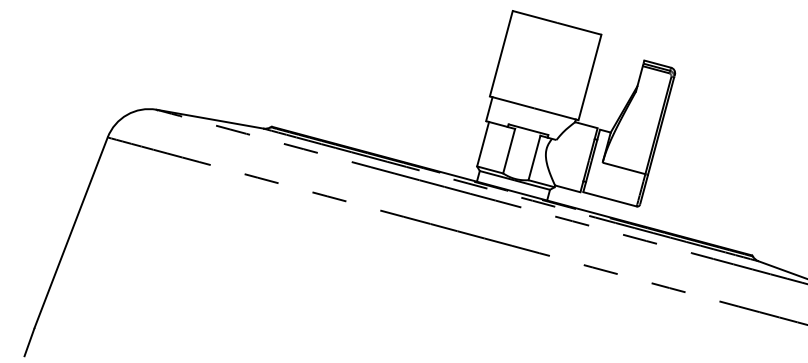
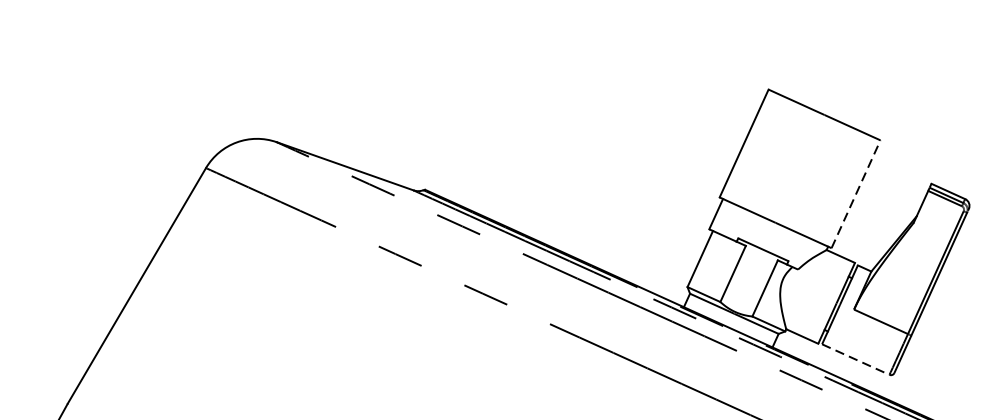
line: (590, 77) -> (856, 194), solid -> dashed
line: (610, 199) -> (856, 359), solid -> dashed

